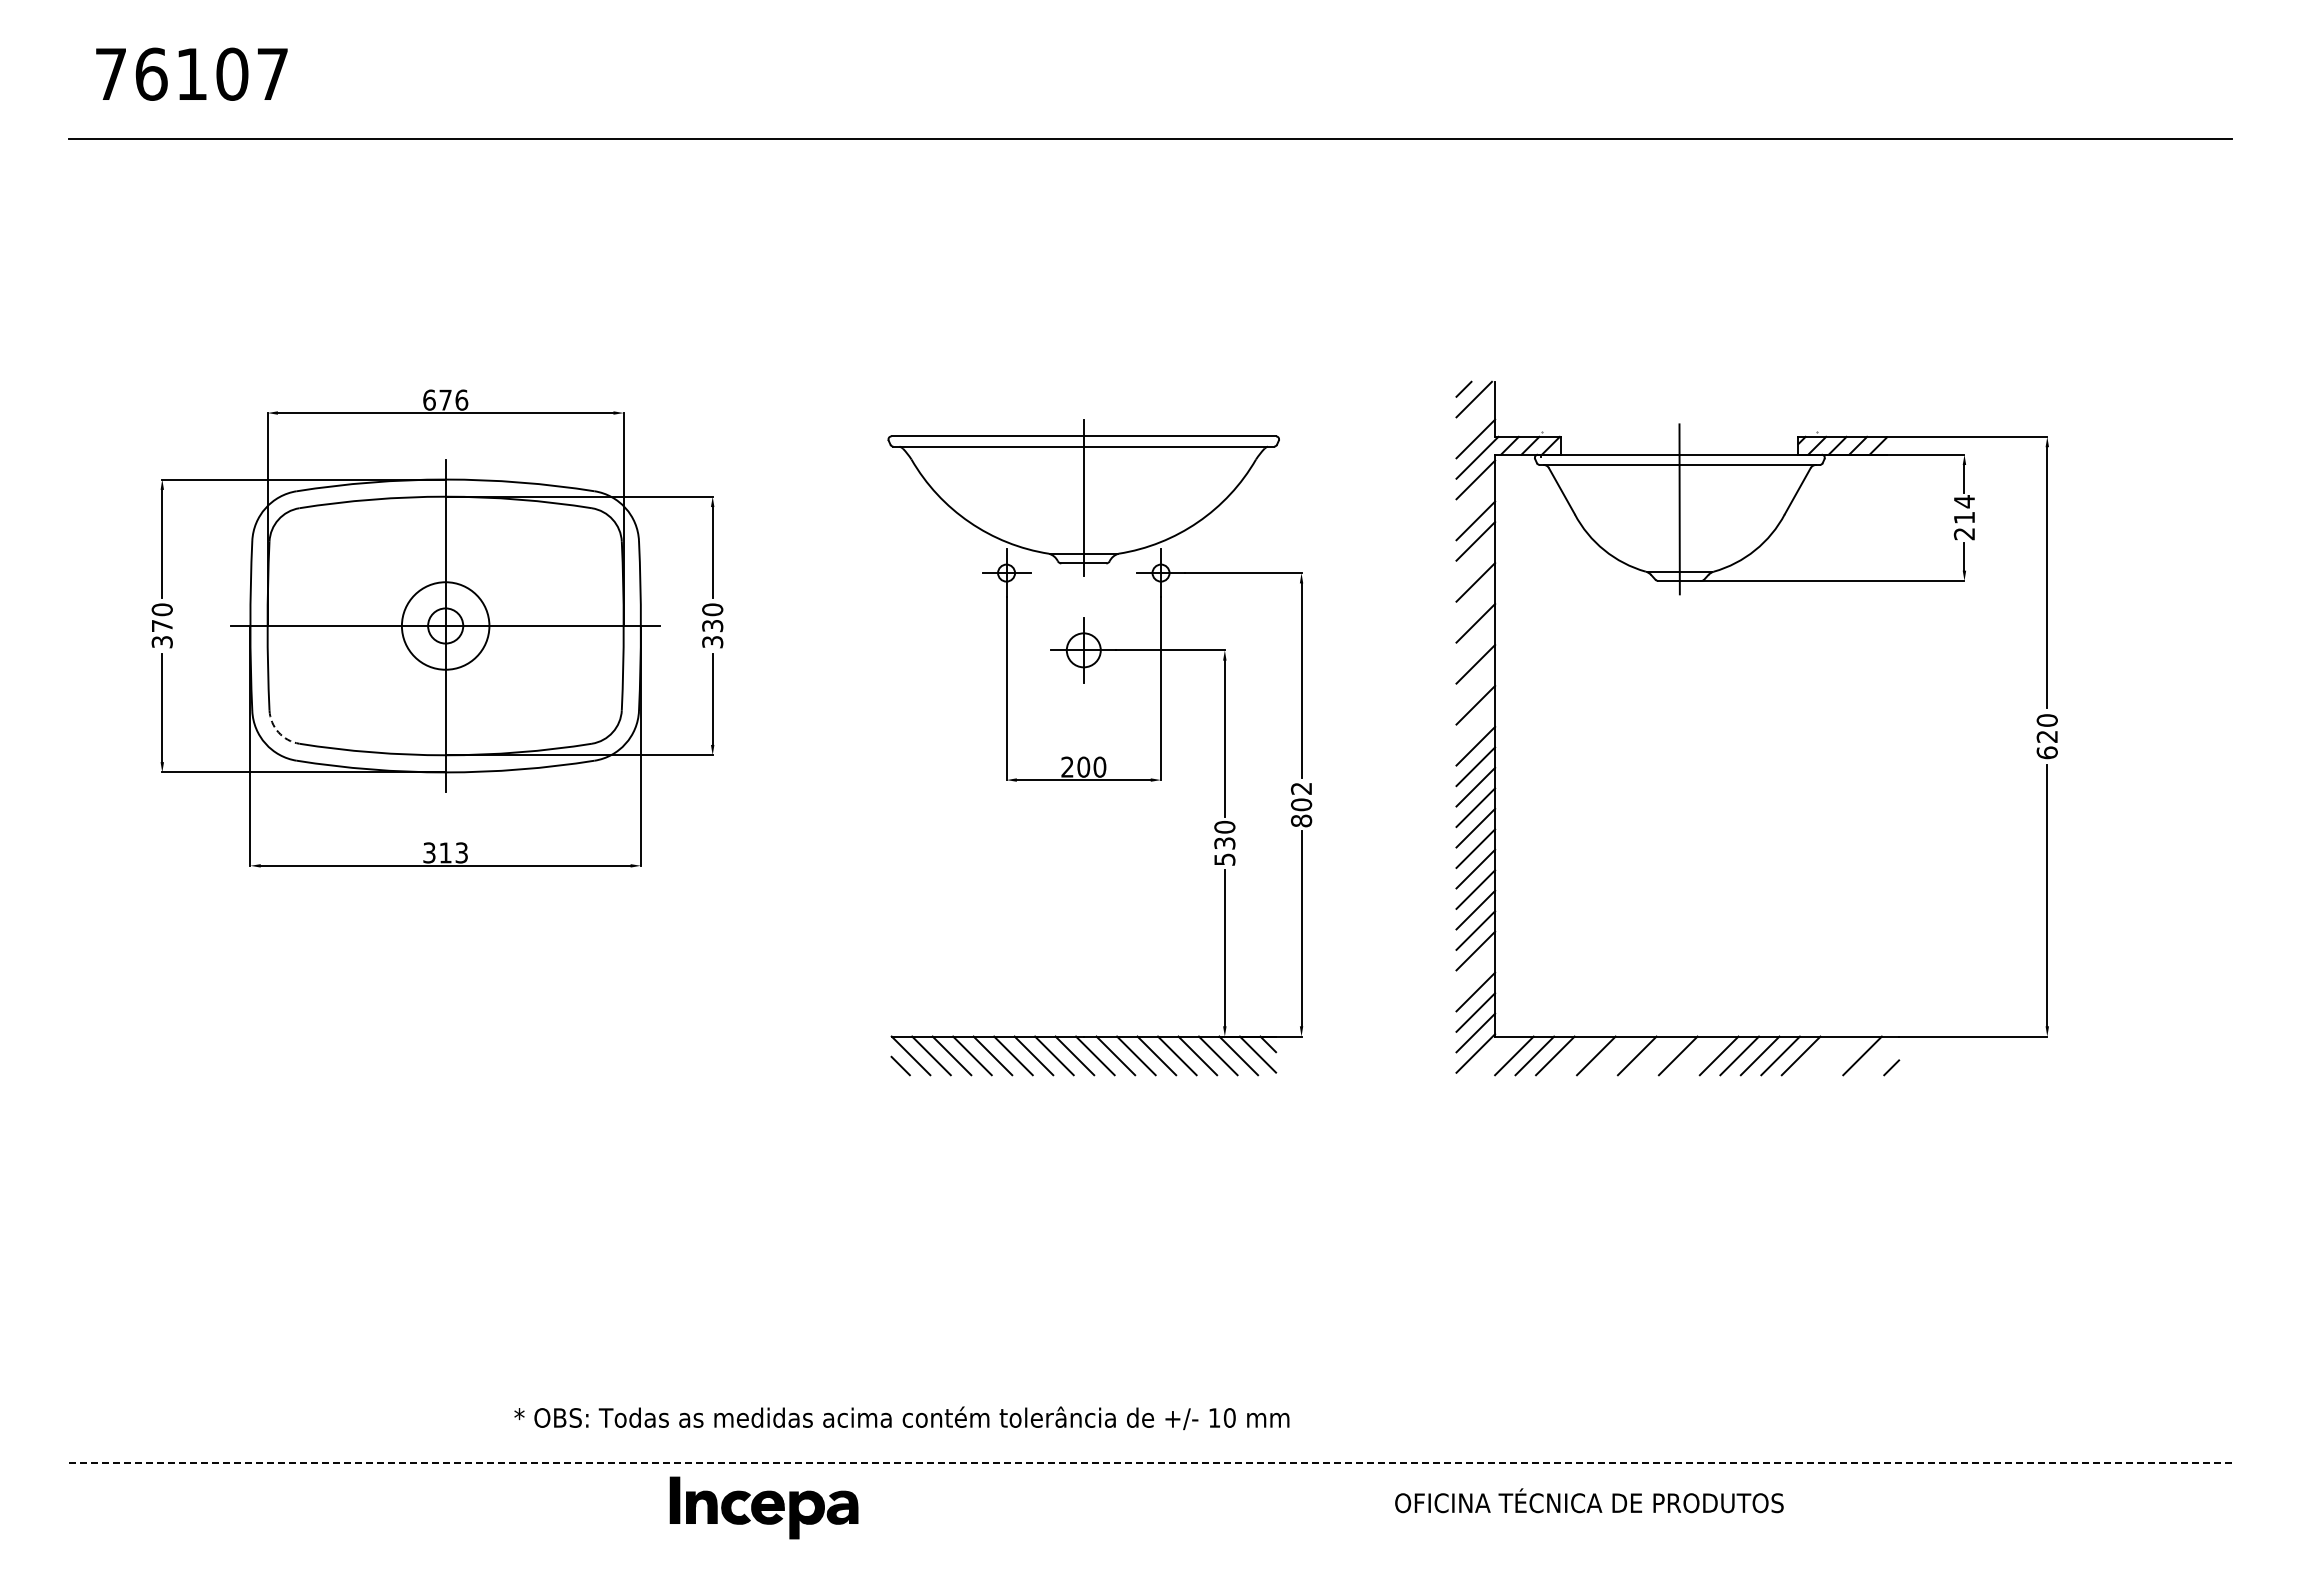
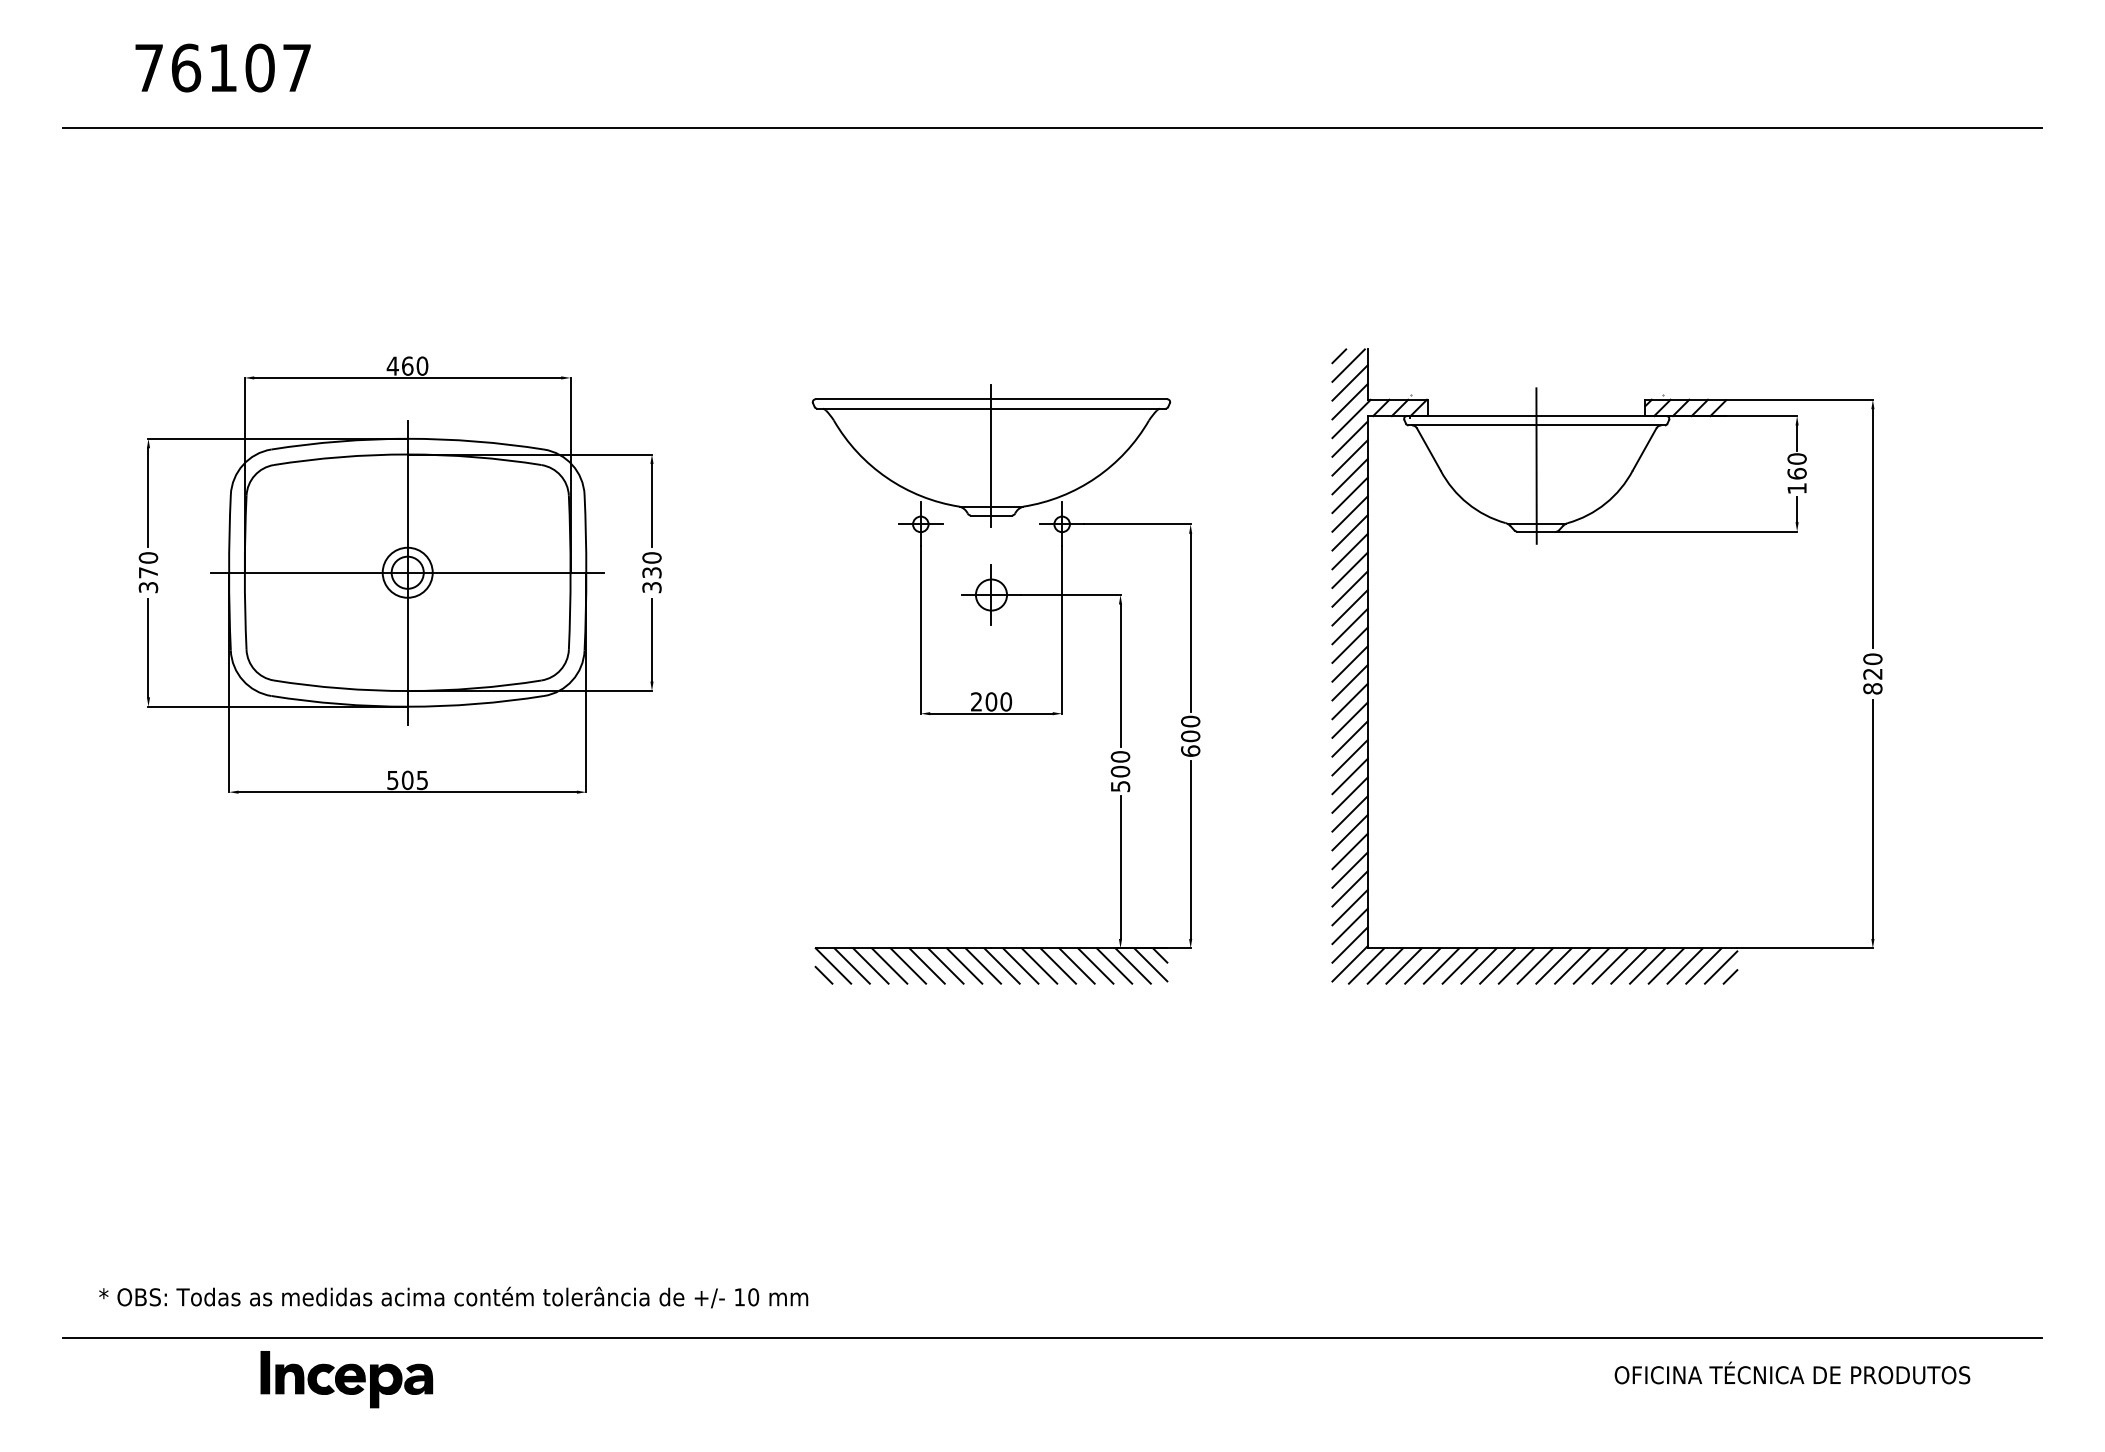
text: (191, 73) -> (222, 67), moved
text: (445, 399) -> (407, 365), 676 -> 460
line: (1475, 418) -> (1349, 382), added
line: (1475, 500) -> (1349, 457), added
text: (1964, 517) -> (1797, 473), 214 -> 160
line: (1475, 561) -> (1349, 513), added
line: (1475, 602) -> (1349, 551), added
circle: (445, 625) -> (407, 572), size x0.62
line: (1475, 643) -> (1349, 588), added
line: (1475, 684) -> (1349, 626), added
line: (1475, 725) -> (1349, 663), added
arc: (278, 732) -> (254, 670), dashed -> solid
text: (2046, 752) -> (1872, 688), 620 -> 820
text: (1301, 804) -> (1190, 736), 802 -> 600
text: (1224, 843) -> (1120, 771), 530 -> 500
text: (445, 852) -> (407, 779), 313 -> 505
line: (1475, 971) -> (1349, 888), added
line: (1493, 1055) -> (1366, 965), added
line: (1575, 1055) -> (1441, 965), added
line: (1616, 1055) -> (1478, 965), added
line: (1657, 1055) -> (1516, 965), added
line: (1698, 1055) -> (1553, 965), added
line: (1821, 1055) -> (1666, 965), added
line: (1841, 1055) -> (1684, 965), added
line: (1881, 1057) -> (1721, 967), added
text: (901, 1418) -> (453, 1297), moved
line: (1150, 1462) -> (1052, 1338), dashed -> solid
text: (1589, 1500) -> (1792, 1372), moved
part: (763, 1507) -> (346, 1379), moved

